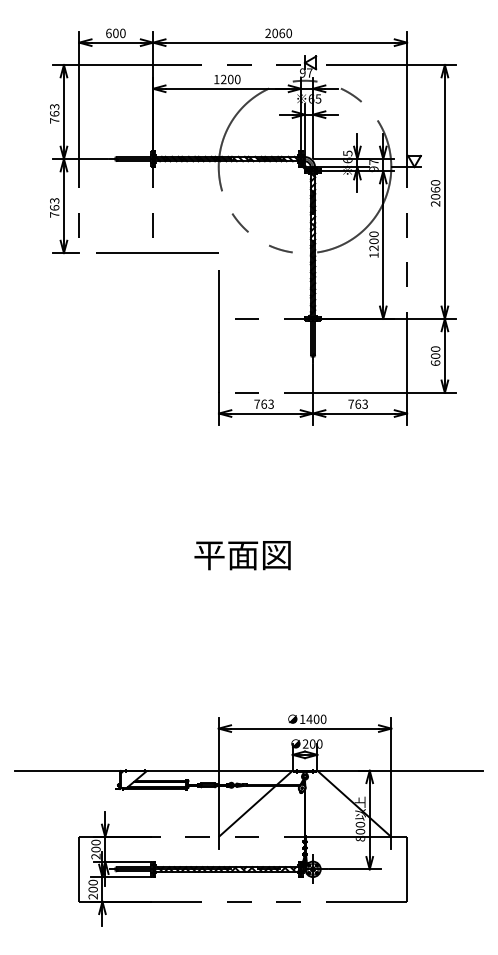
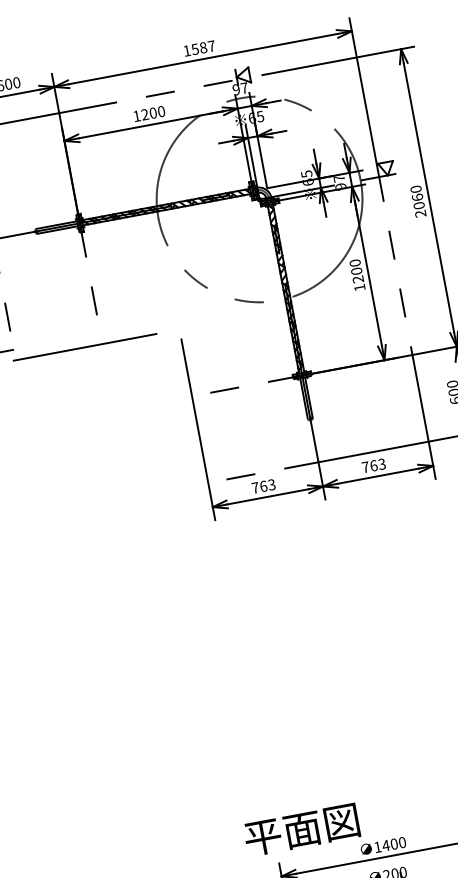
text: (278, 33) -> (199, 48), 2060 -> 1587
line: (157, 252) -> (85, 346), moved
text: (242, 555) -> (301, 830), moved

